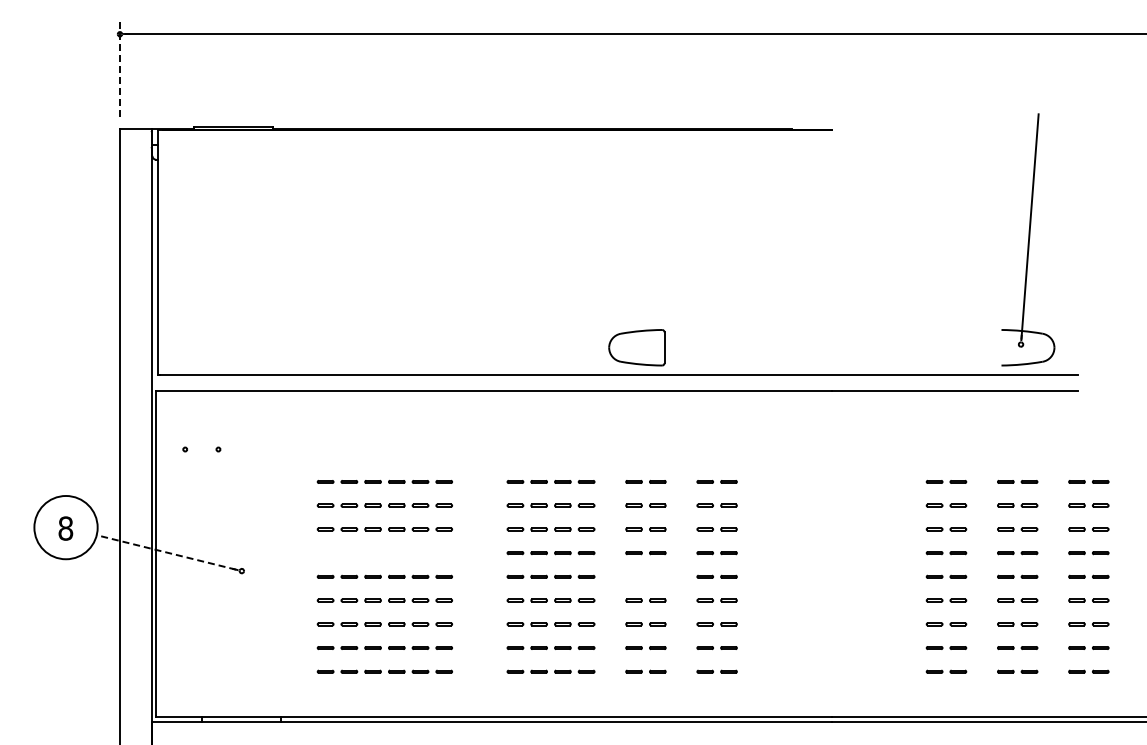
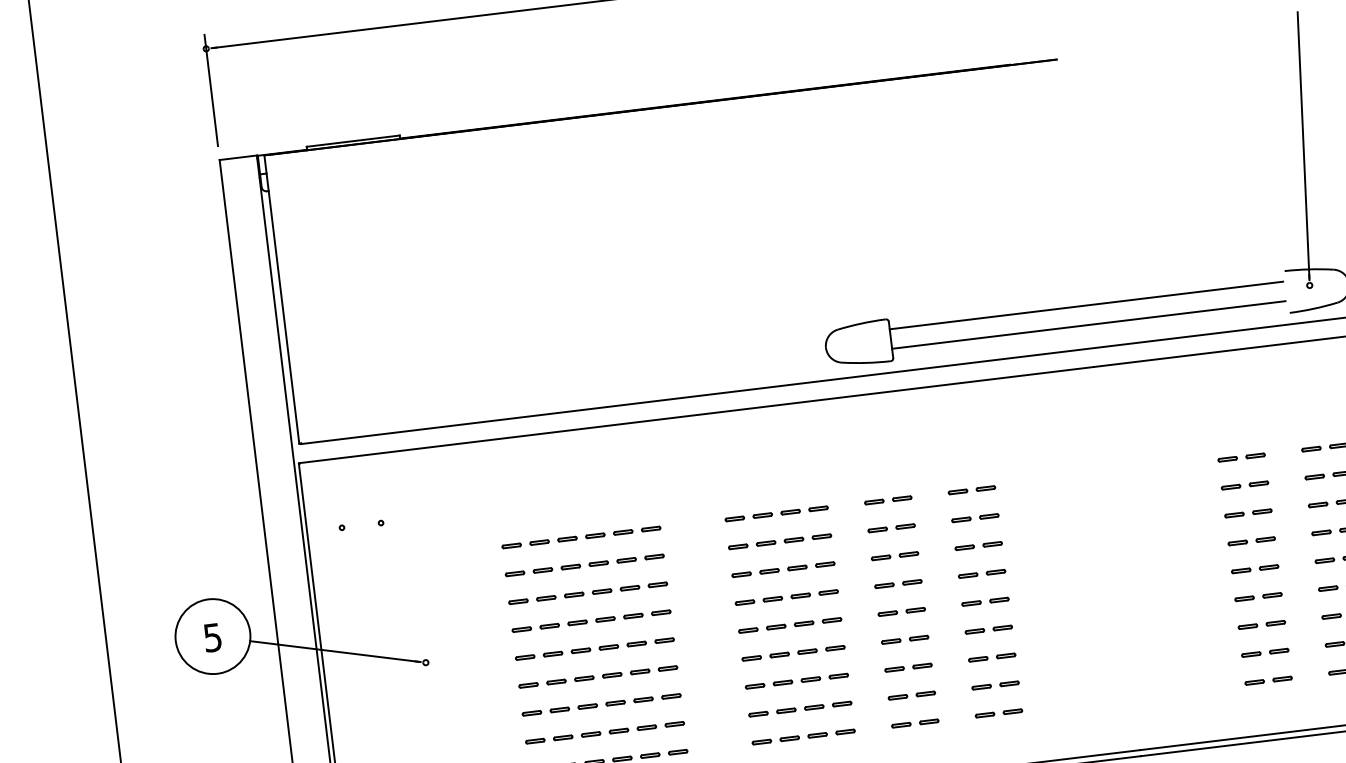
line: (120, 69) -> (211, 90), dashed -> solid
line: (831, 338) -> (1086, 305), added
line: (831, 355) -> (1088, 325), added
text: (65, 528) -> (212, 637), 8 -> 5
line: (166, 552) -> (334, 651), dashed -> solid
line: (381, 553) -> (587, 622), added
line: (642, 576) -> (897, 612), added

